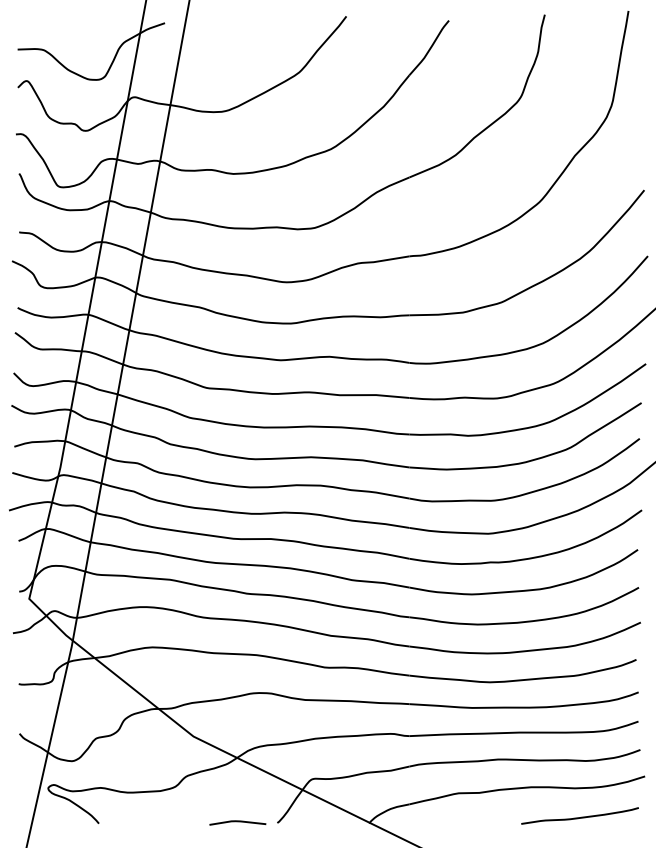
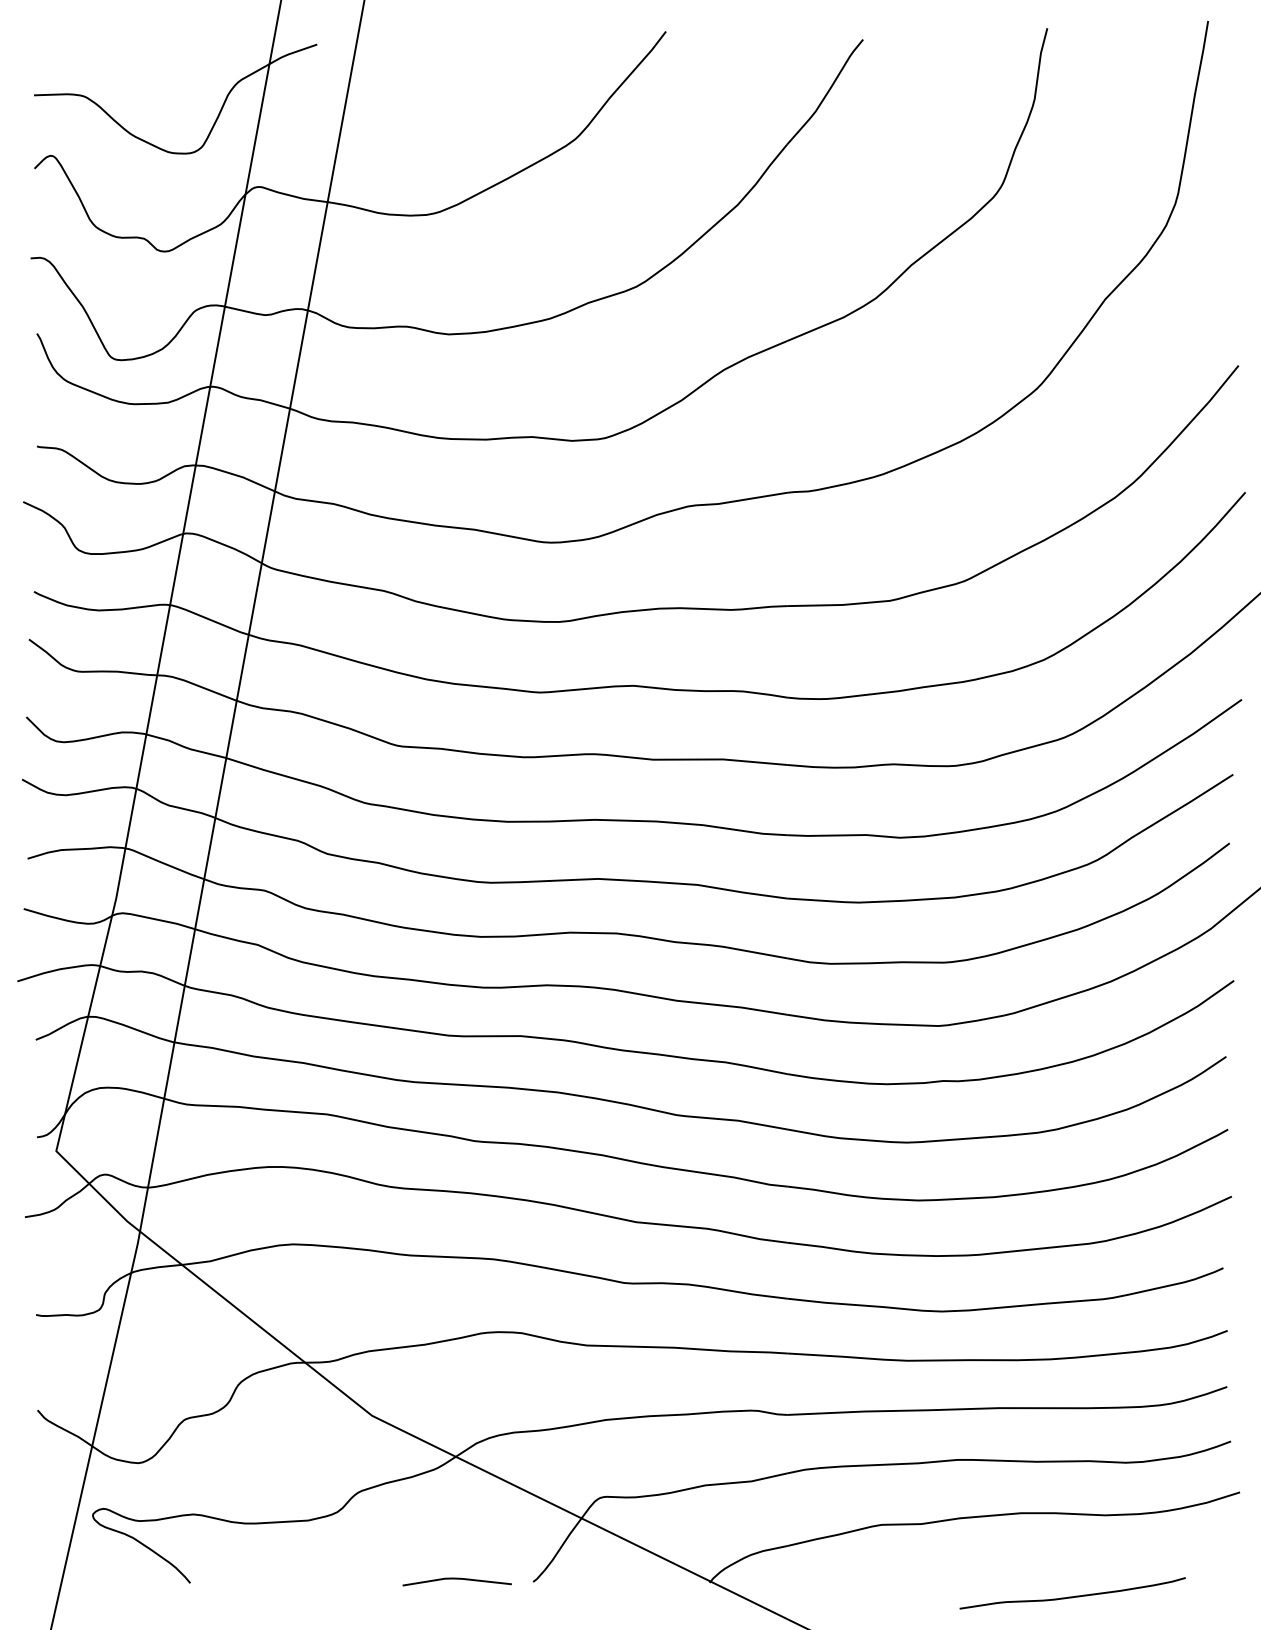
curve: (579, 817) -> (1071, 1596), moved

